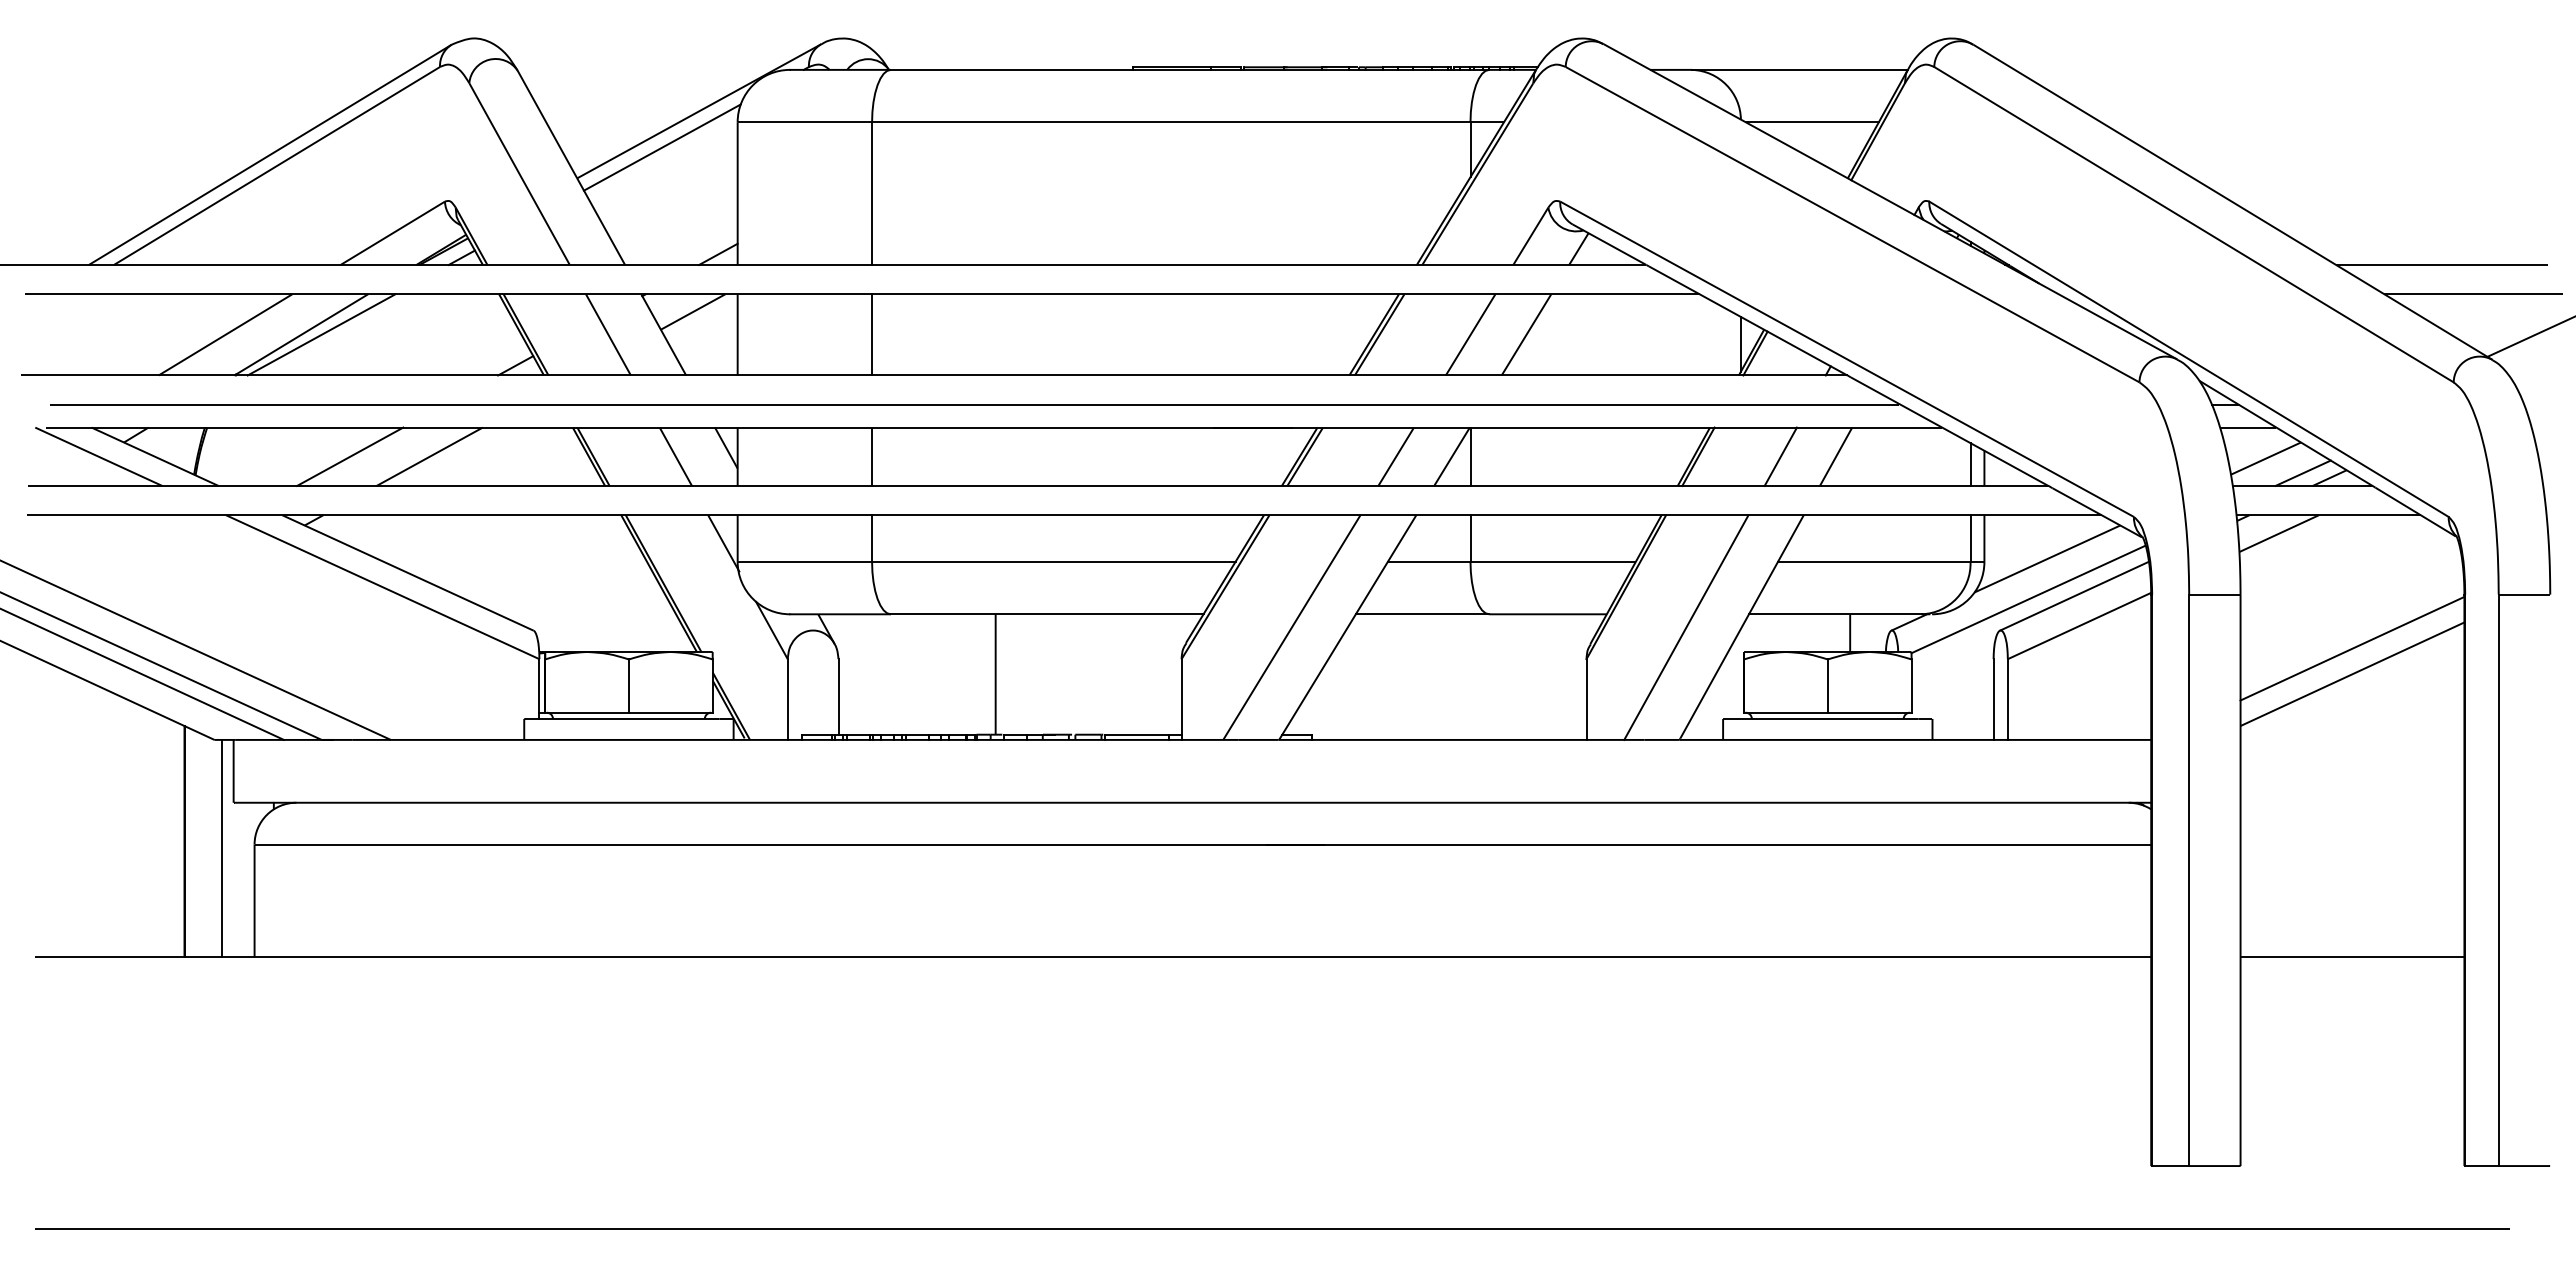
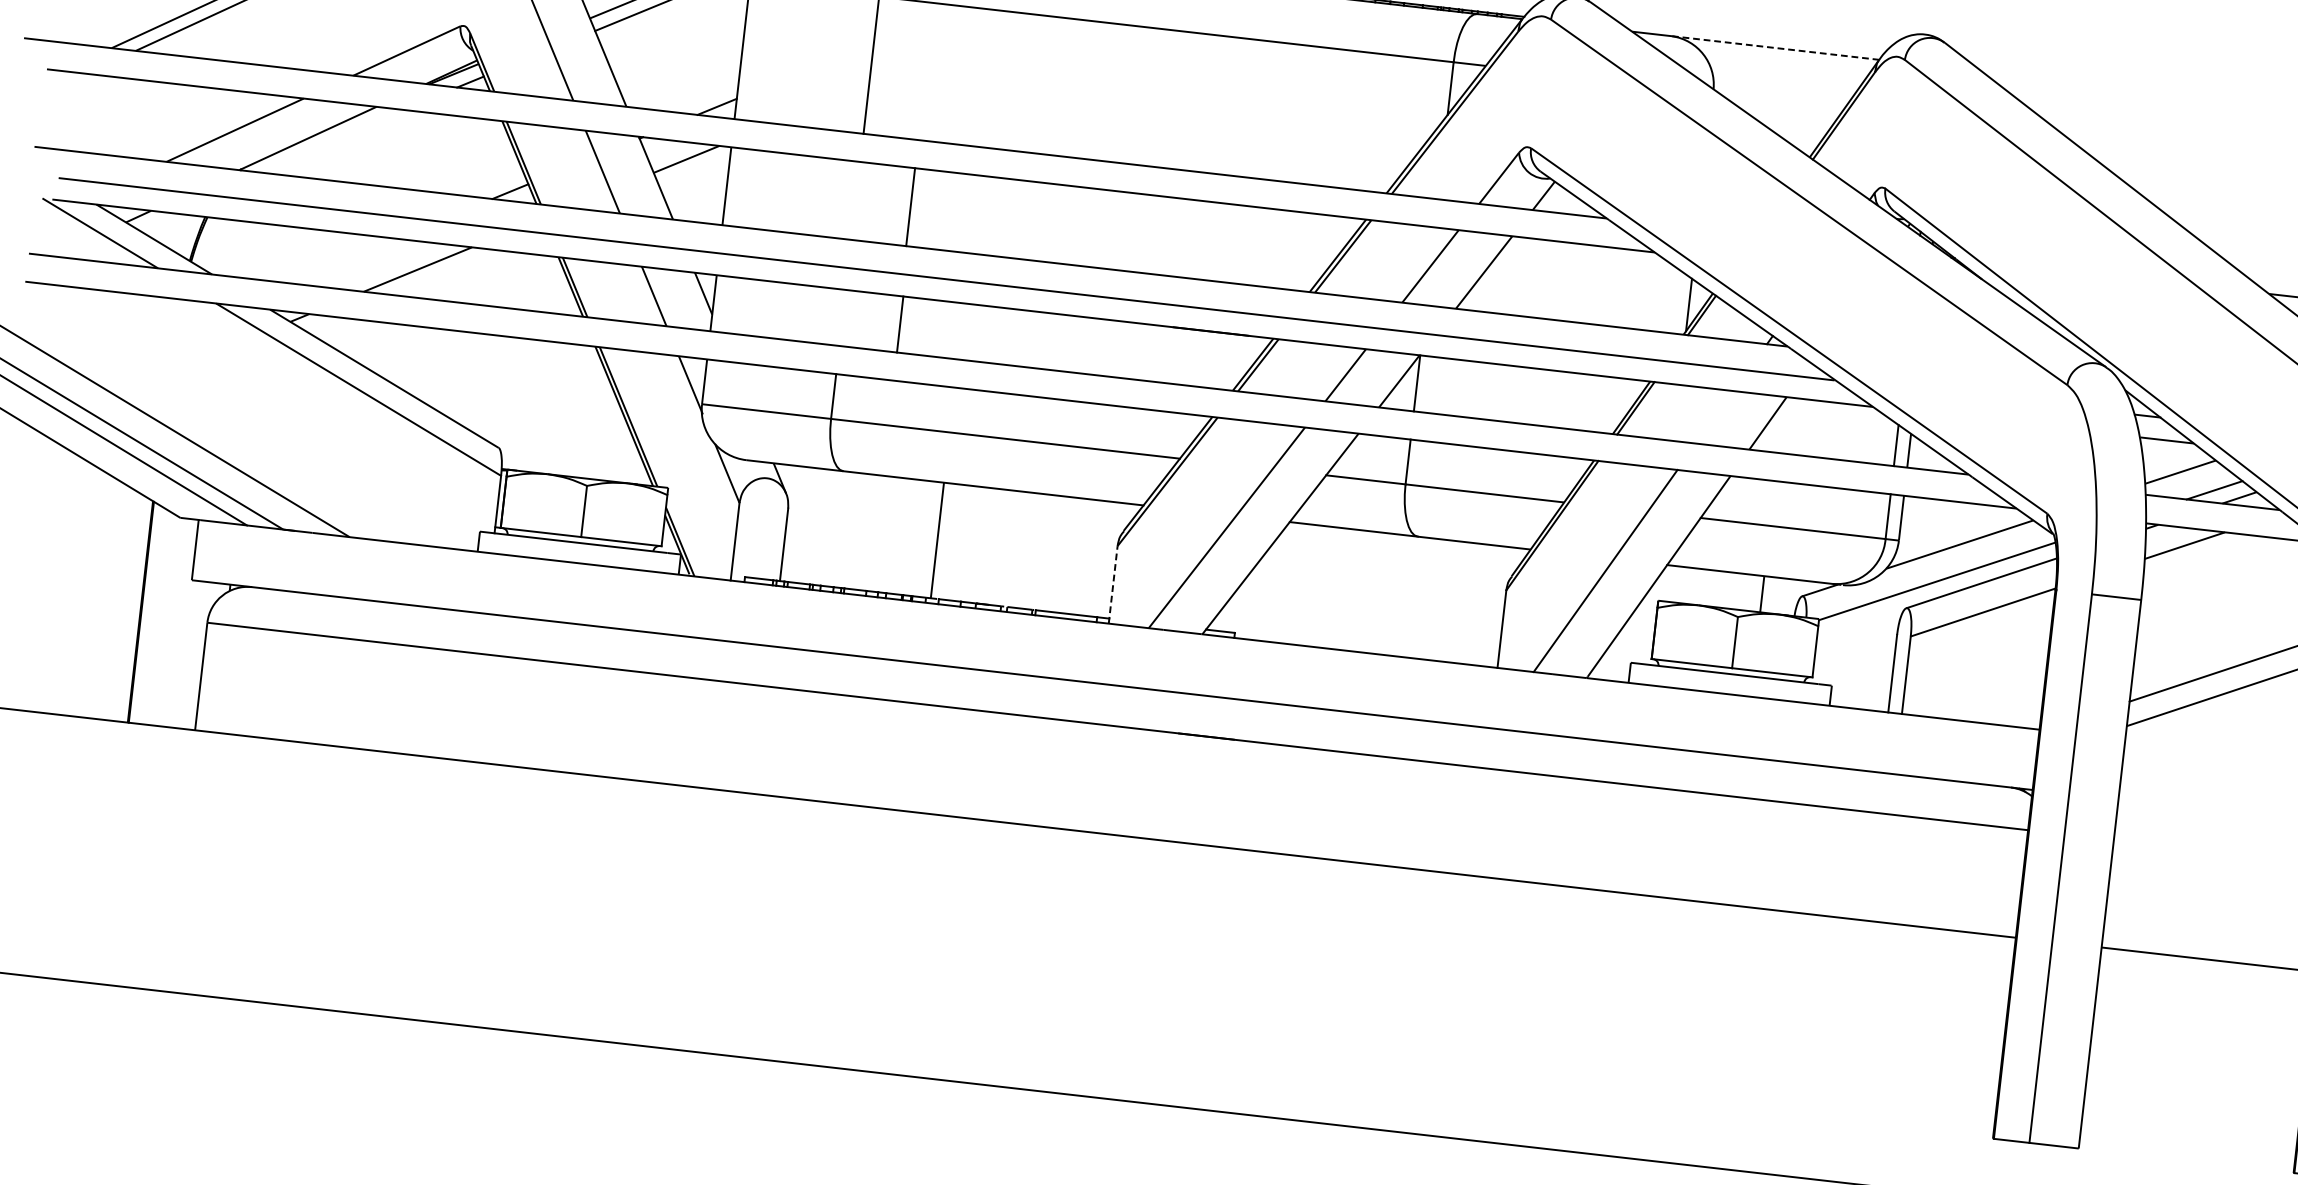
line: (1800, 69) -> (1776, 47), solid -> dashed
line: (1811, 122) -> (1780, 99), removed
line: (321, 334) -> (327, 140), removed
line: (872, 334) -> (911, 206), moved
line: (350, 456) -> (341, 260), removed
line: (872, 456) -> (900, 324), moved
line: (1780, 456) -> (1714, 417), removed
line: (1181, 699) -> (1113, 584), solid -> dashed
line: (222, 847) -> (176, 621), removed

